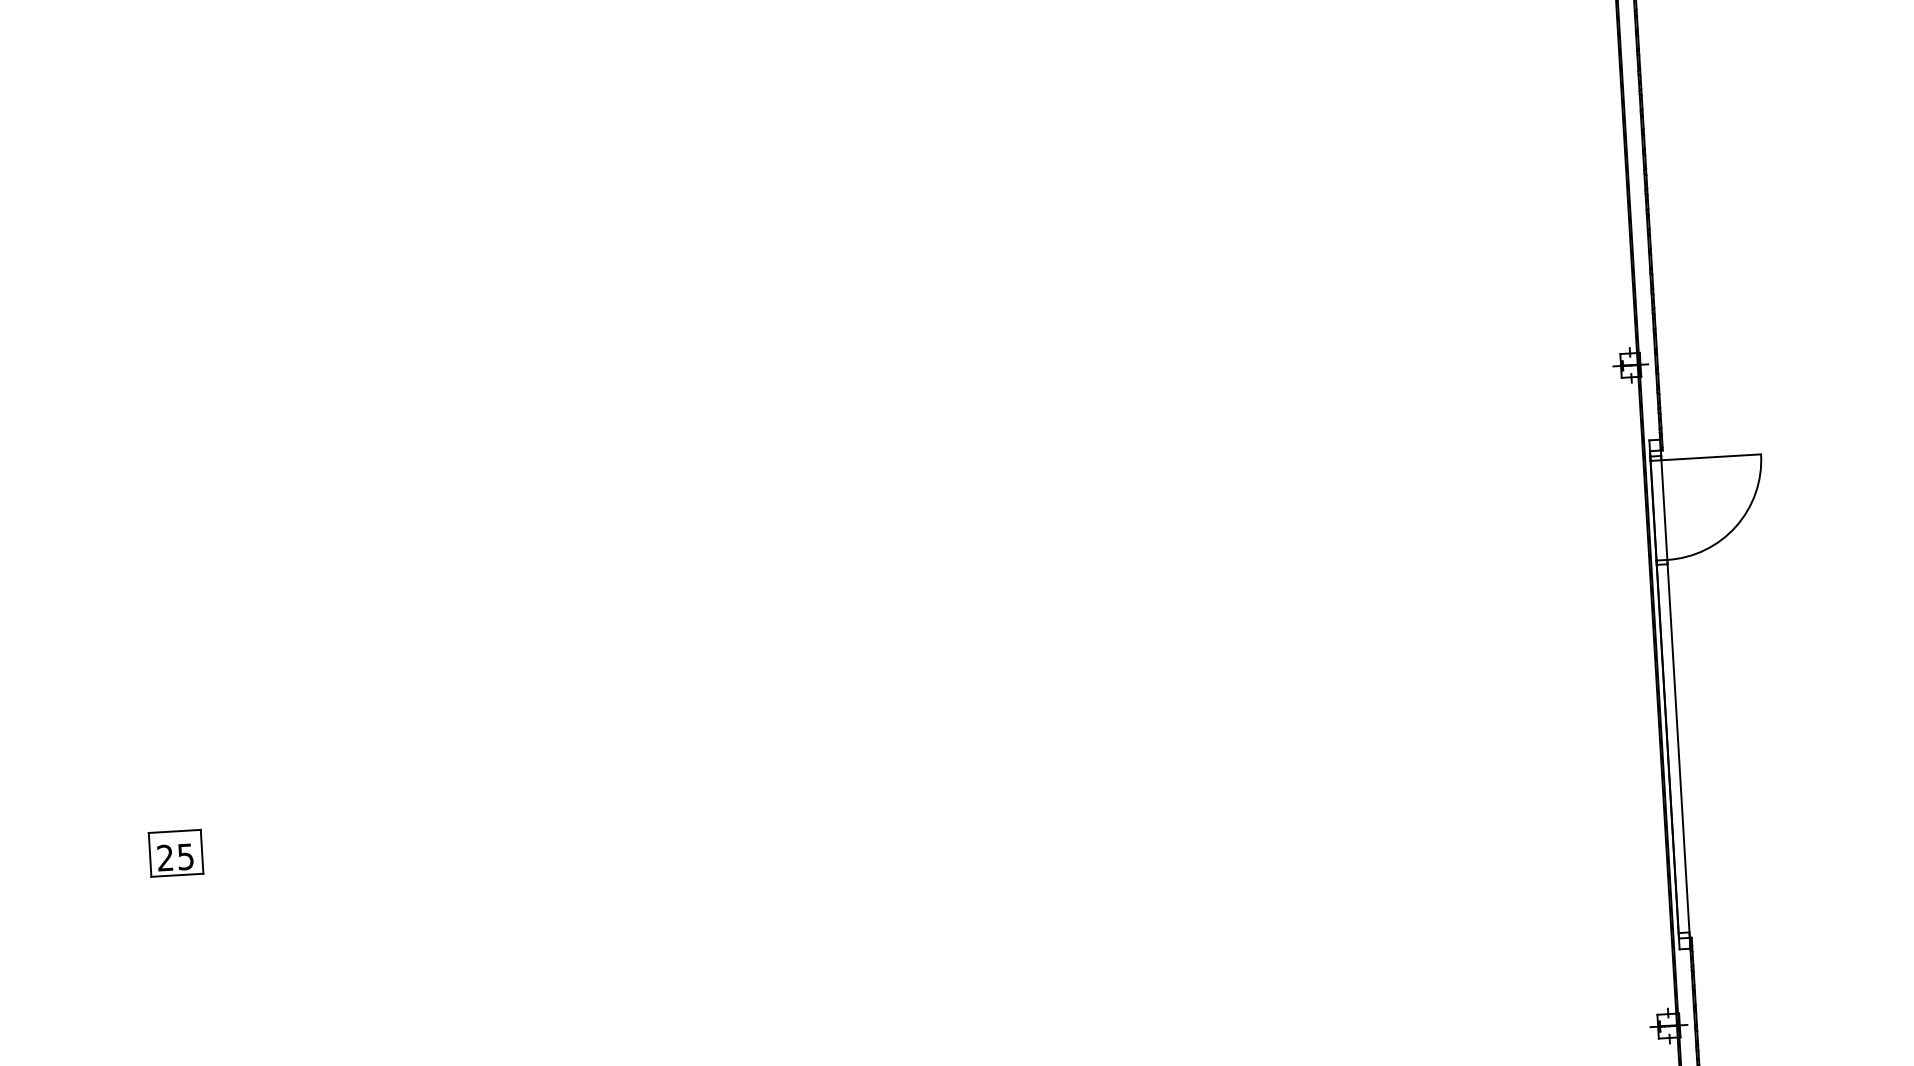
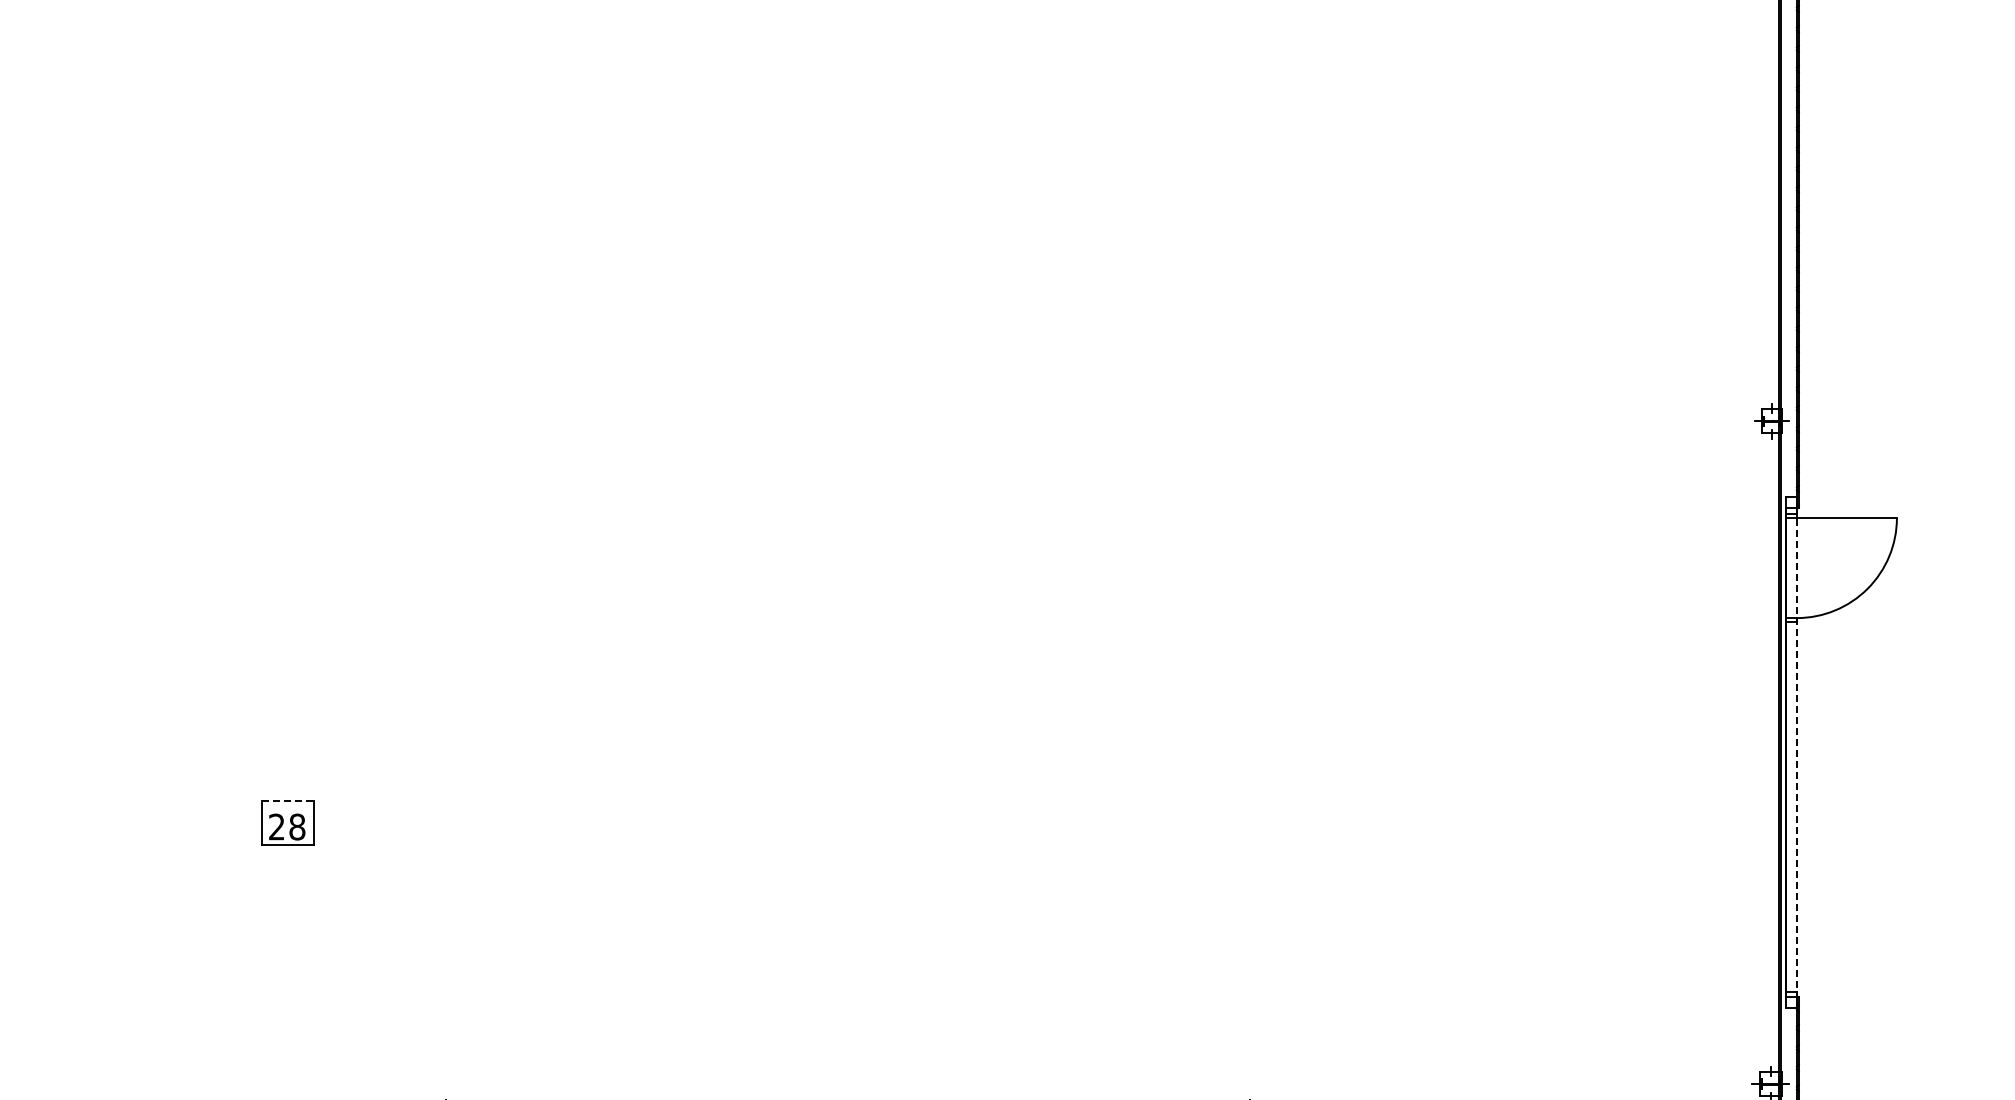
line: (1674, 693) -> (1796, 752), solid -> dashed
line: (175, 830) -> (288, 800), solid -> dashed
text: (185, 856) -> (297, 826), 25 -> 28

